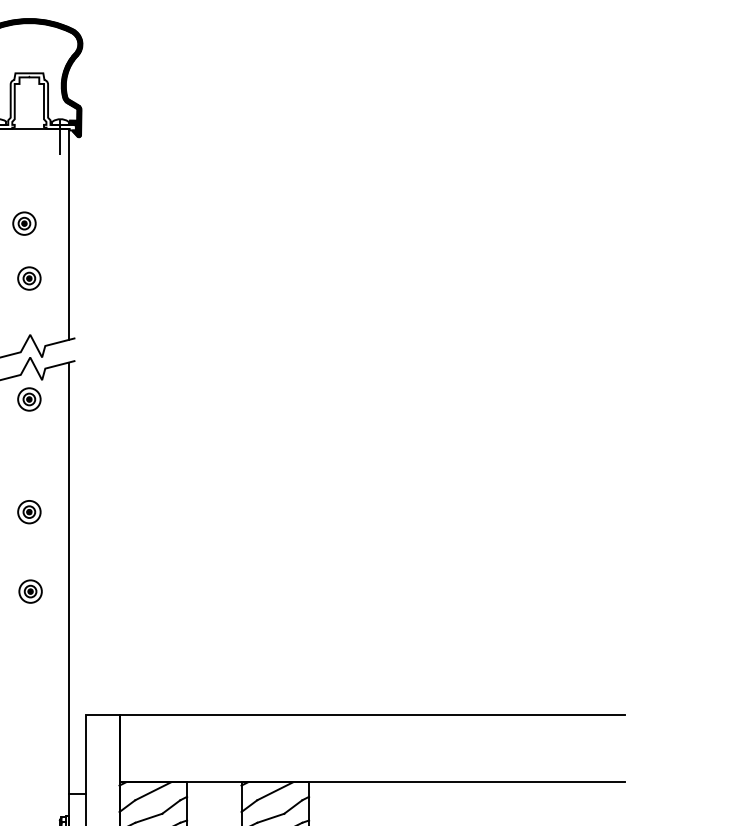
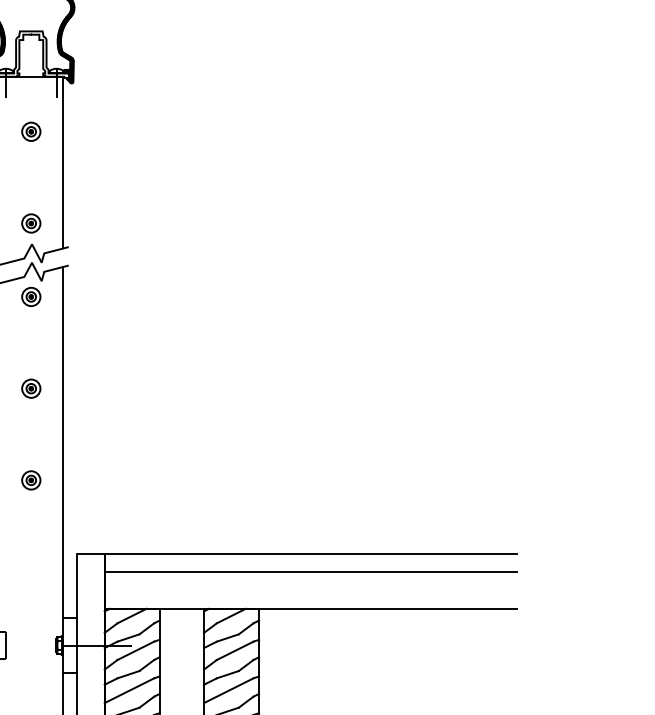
part: (24, 223) -> (31, 131), moved
part: (29, 278) -> (31, 223), moved
part: (30, 591) -> (31, 480), moved
line: (372, 737) -> (310, 572), added

